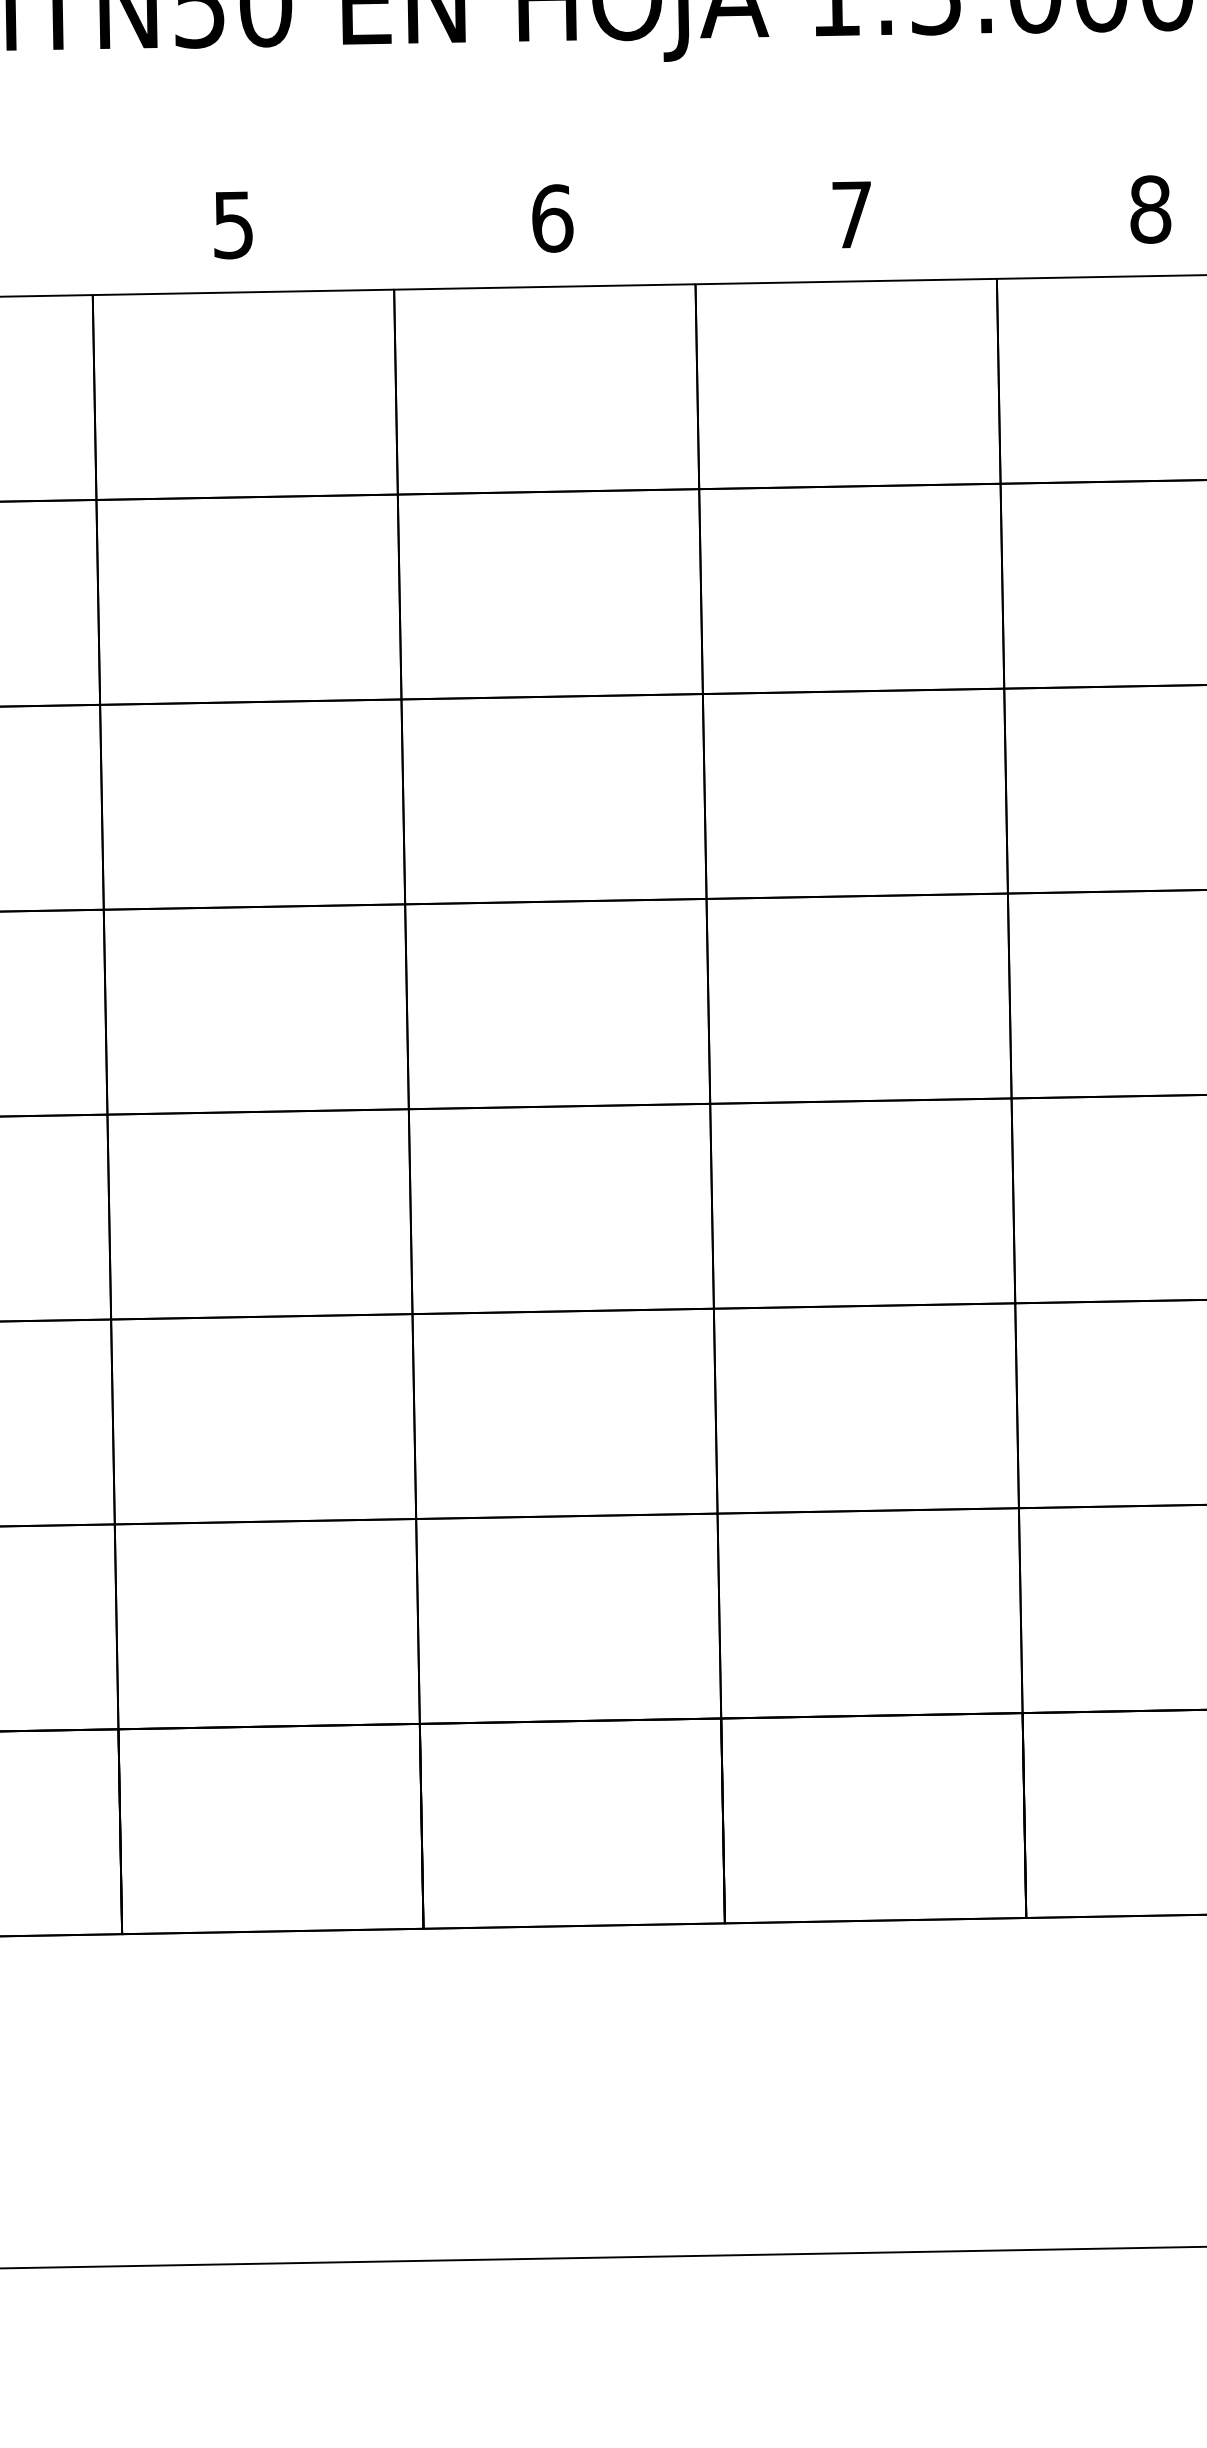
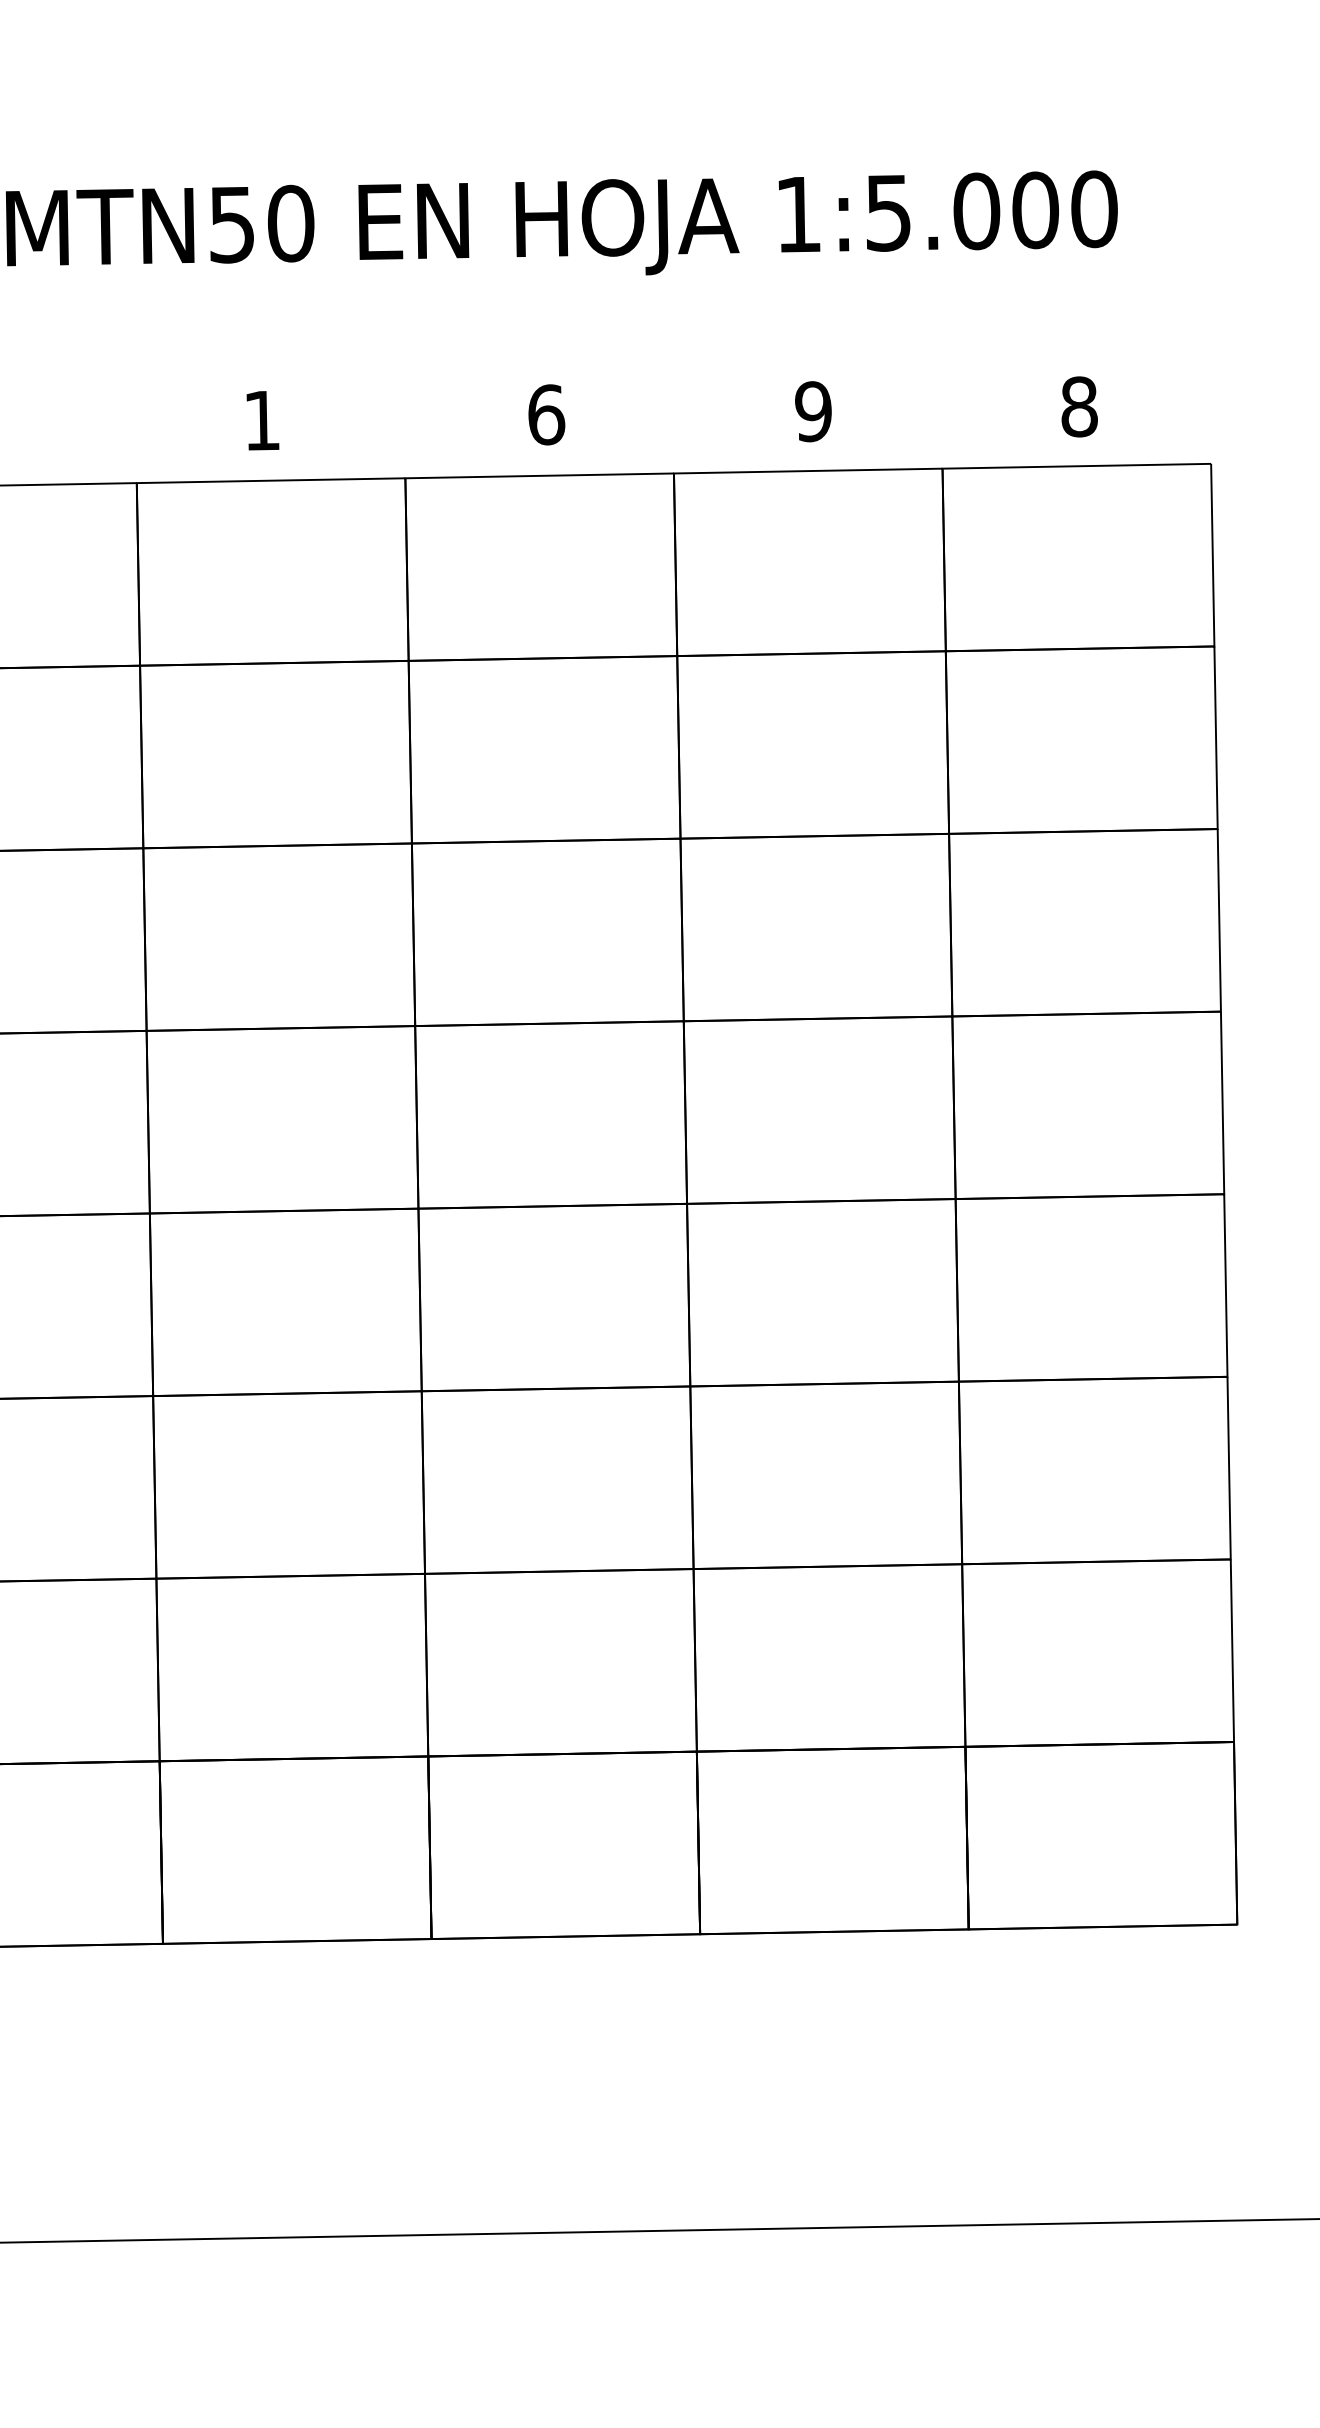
text: (852, 214) -> (813, 411), 7 -> 9
text: (233, 225) -> (262, 421), 5 -> 1

